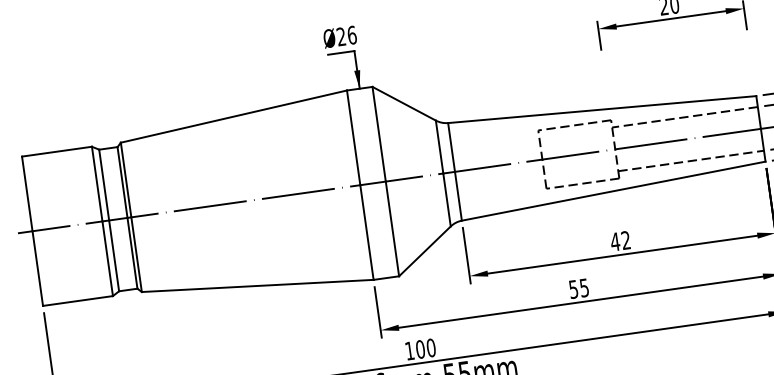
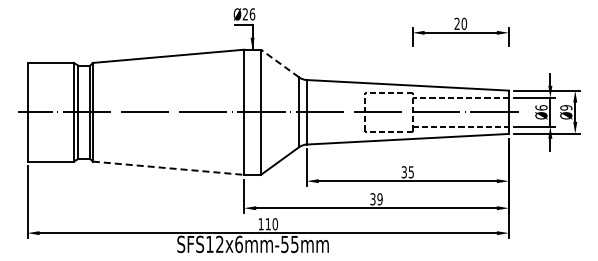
line: (403, 103) -> (279, 63), solid -> dashed
text: (620, 241) -> (407, 172), 42 -> 35
line: (257, 286) -> (168, 168), solid -> dashed
text: (579, 289) -> (376, 199), 55 -> 39
text: (419, 350) -> (267, 224), 100 -> 110

